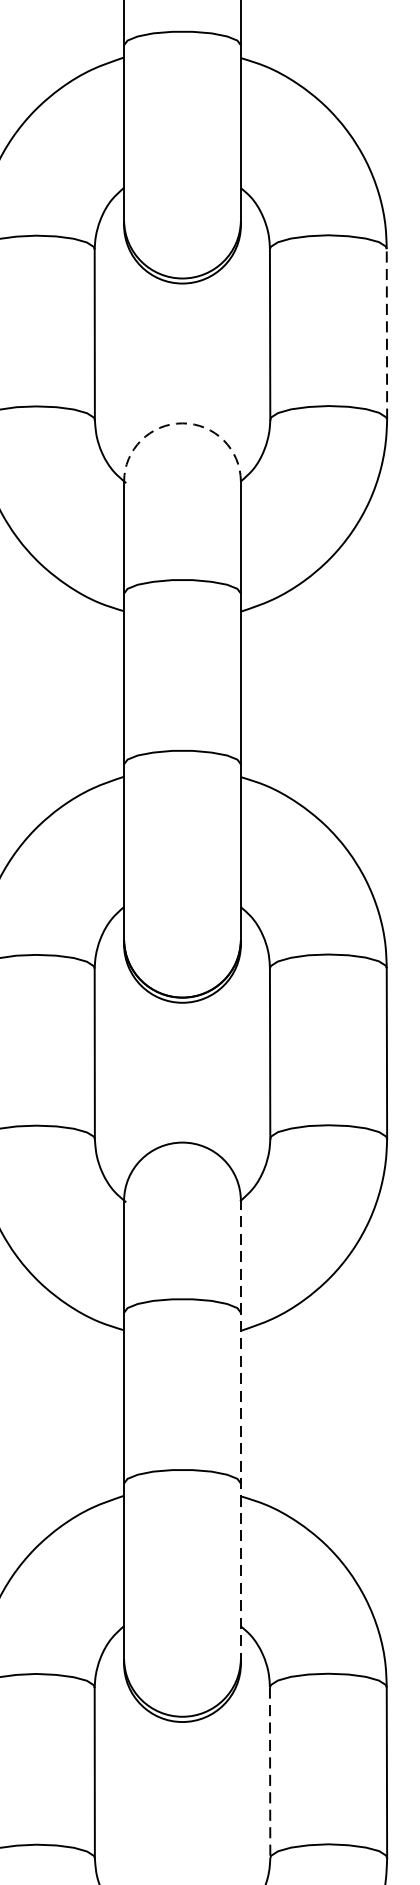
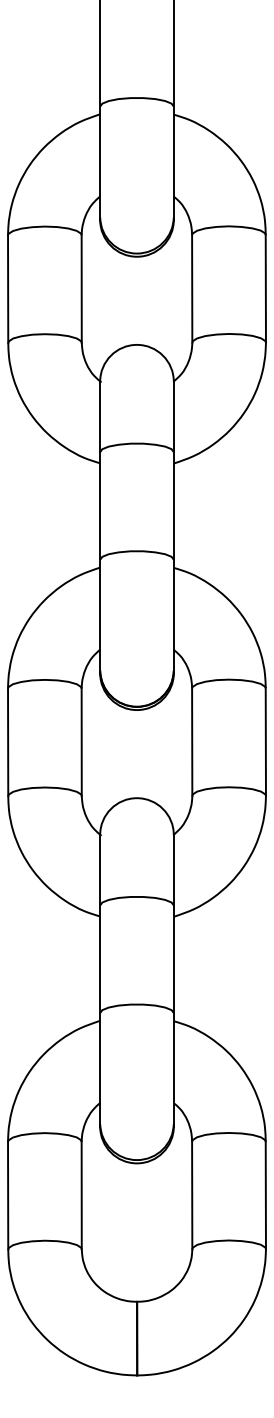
line: (386, 333) -> (265, 288), dashed -> solid
arc: (183, 422) -> (137, 344), dashed -> solid
line: (240, 1431) -> (173, 980), dashed -> solid
line: (270, 1772) -> (192, 1195), dashed -> solid

